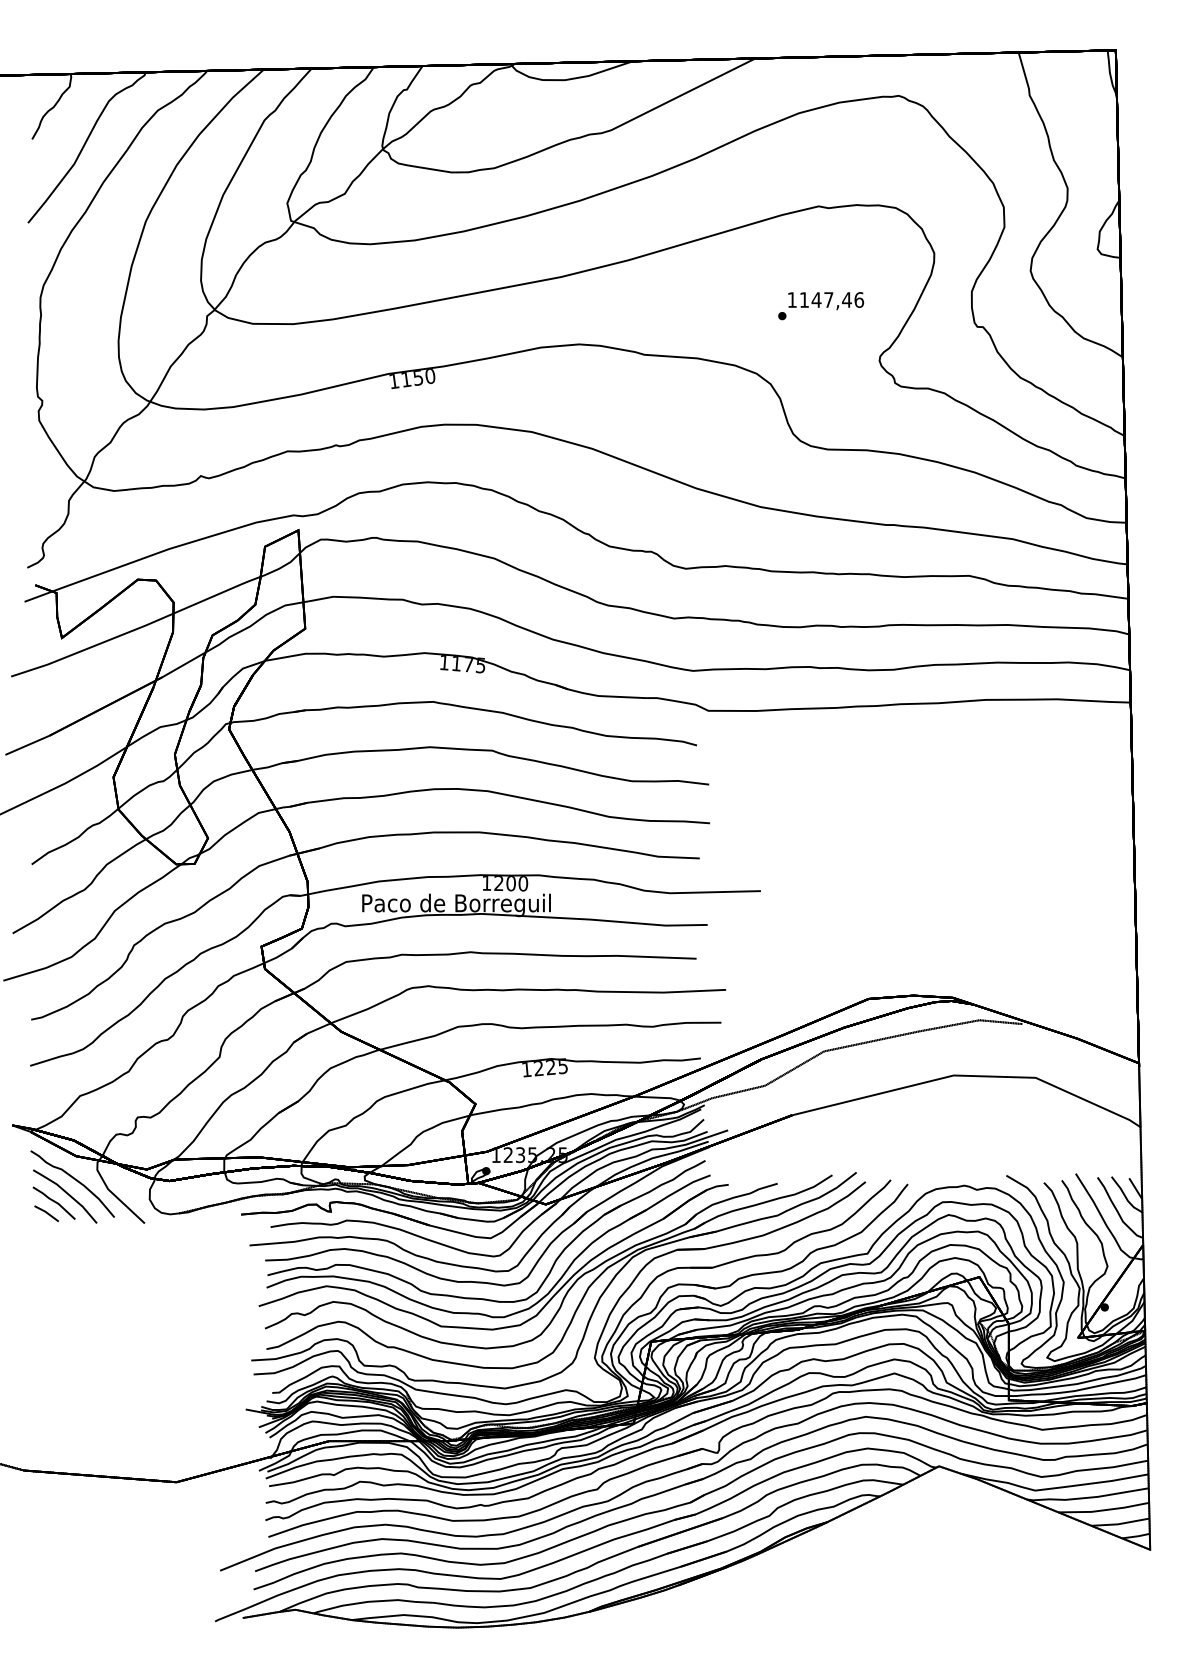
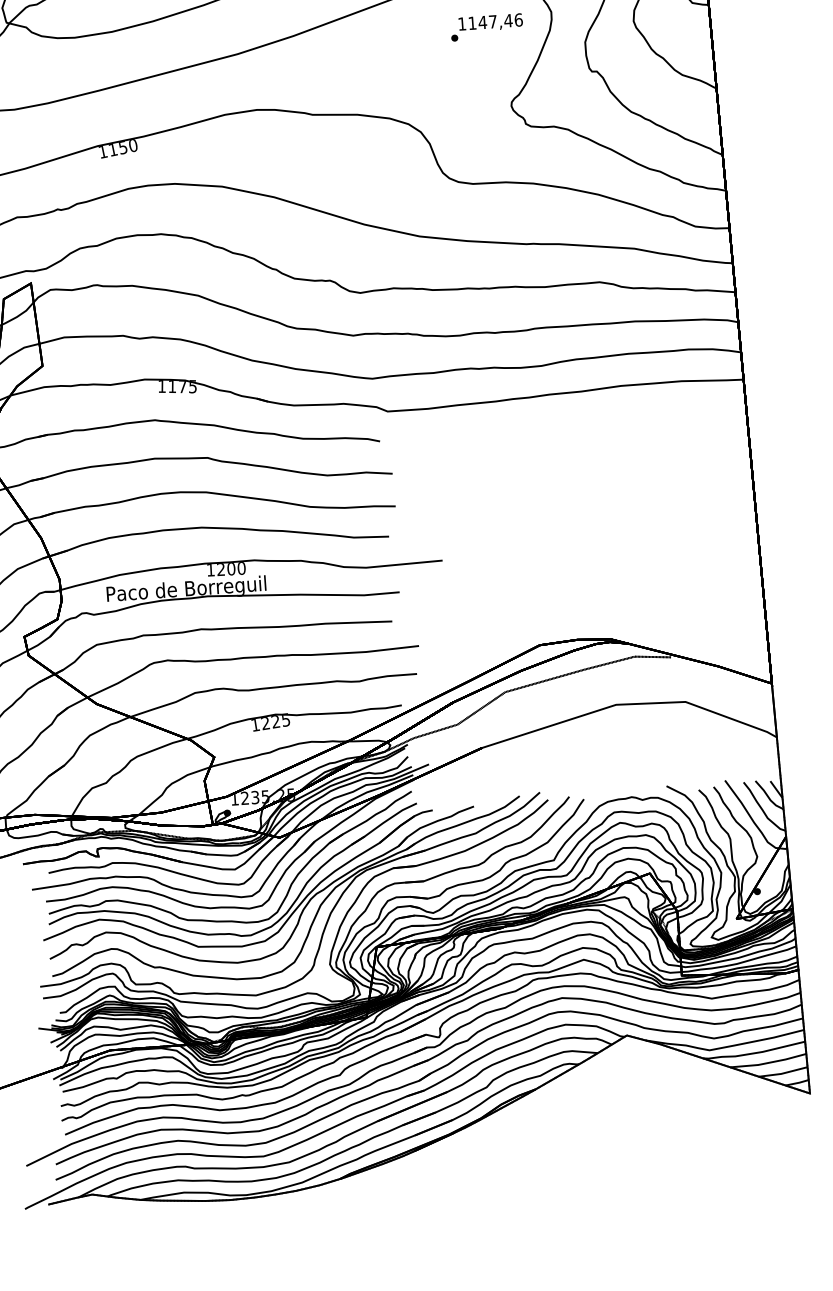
text: (821, 306) -> (487, 27), moved

